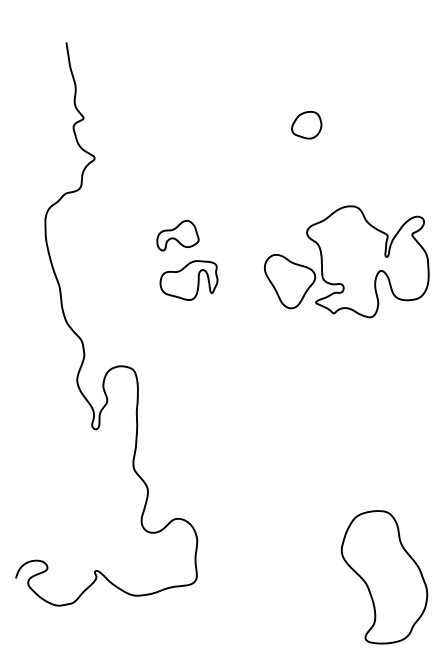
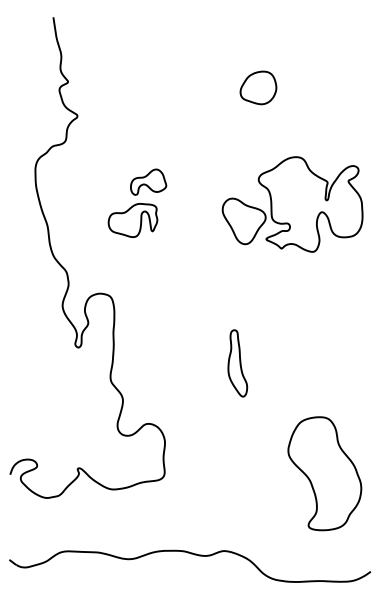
part: (306, 124) -> (258, 87), size x1.43
part: (188, 280) -> (132, 220), moved
part: (282, 448) -> (237, 363), added

